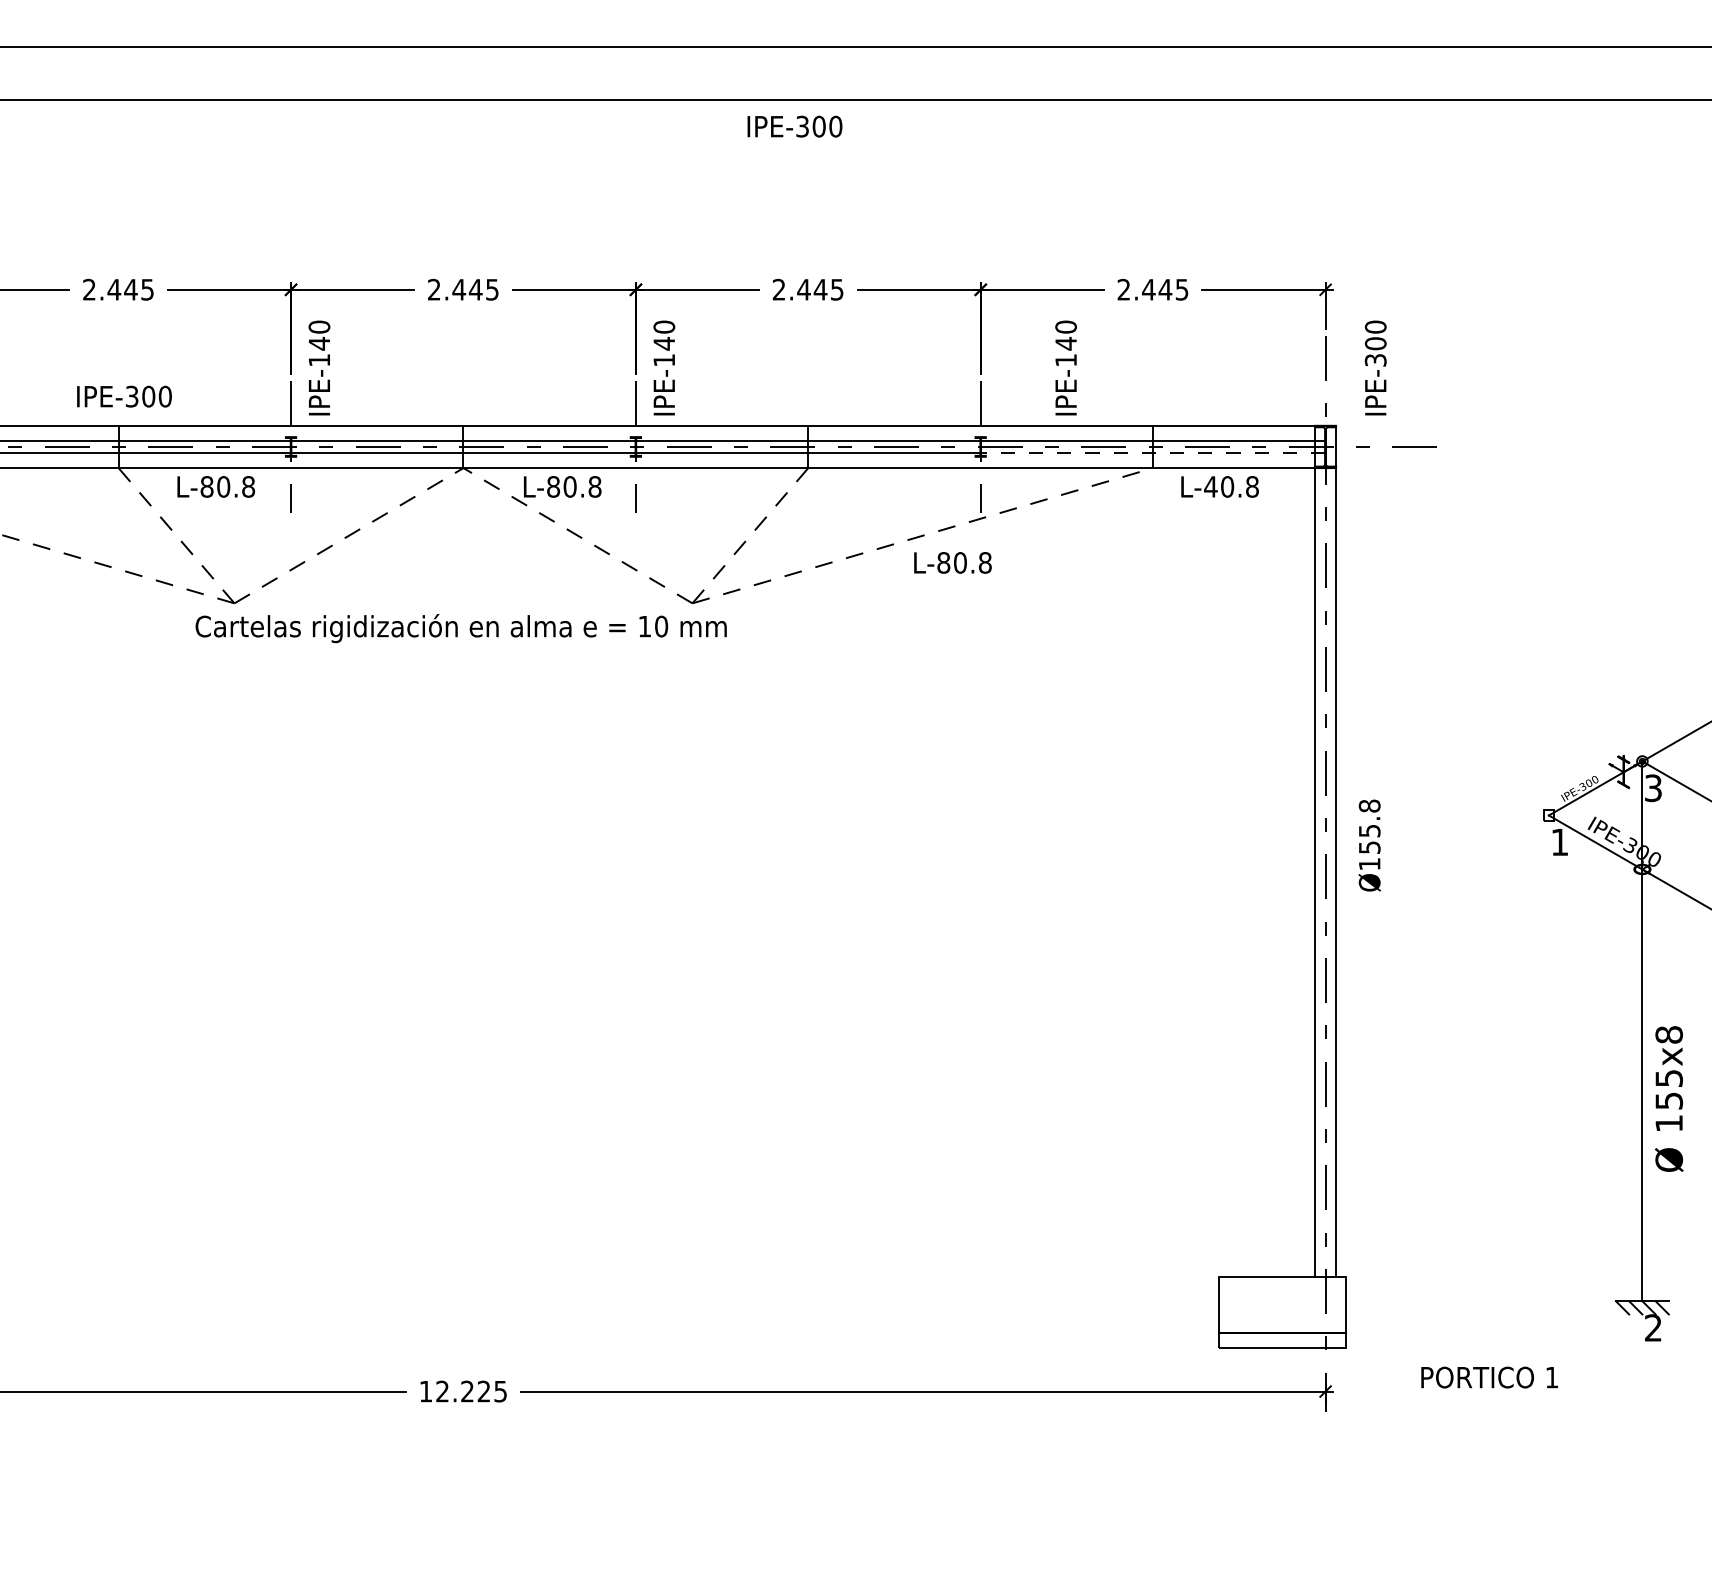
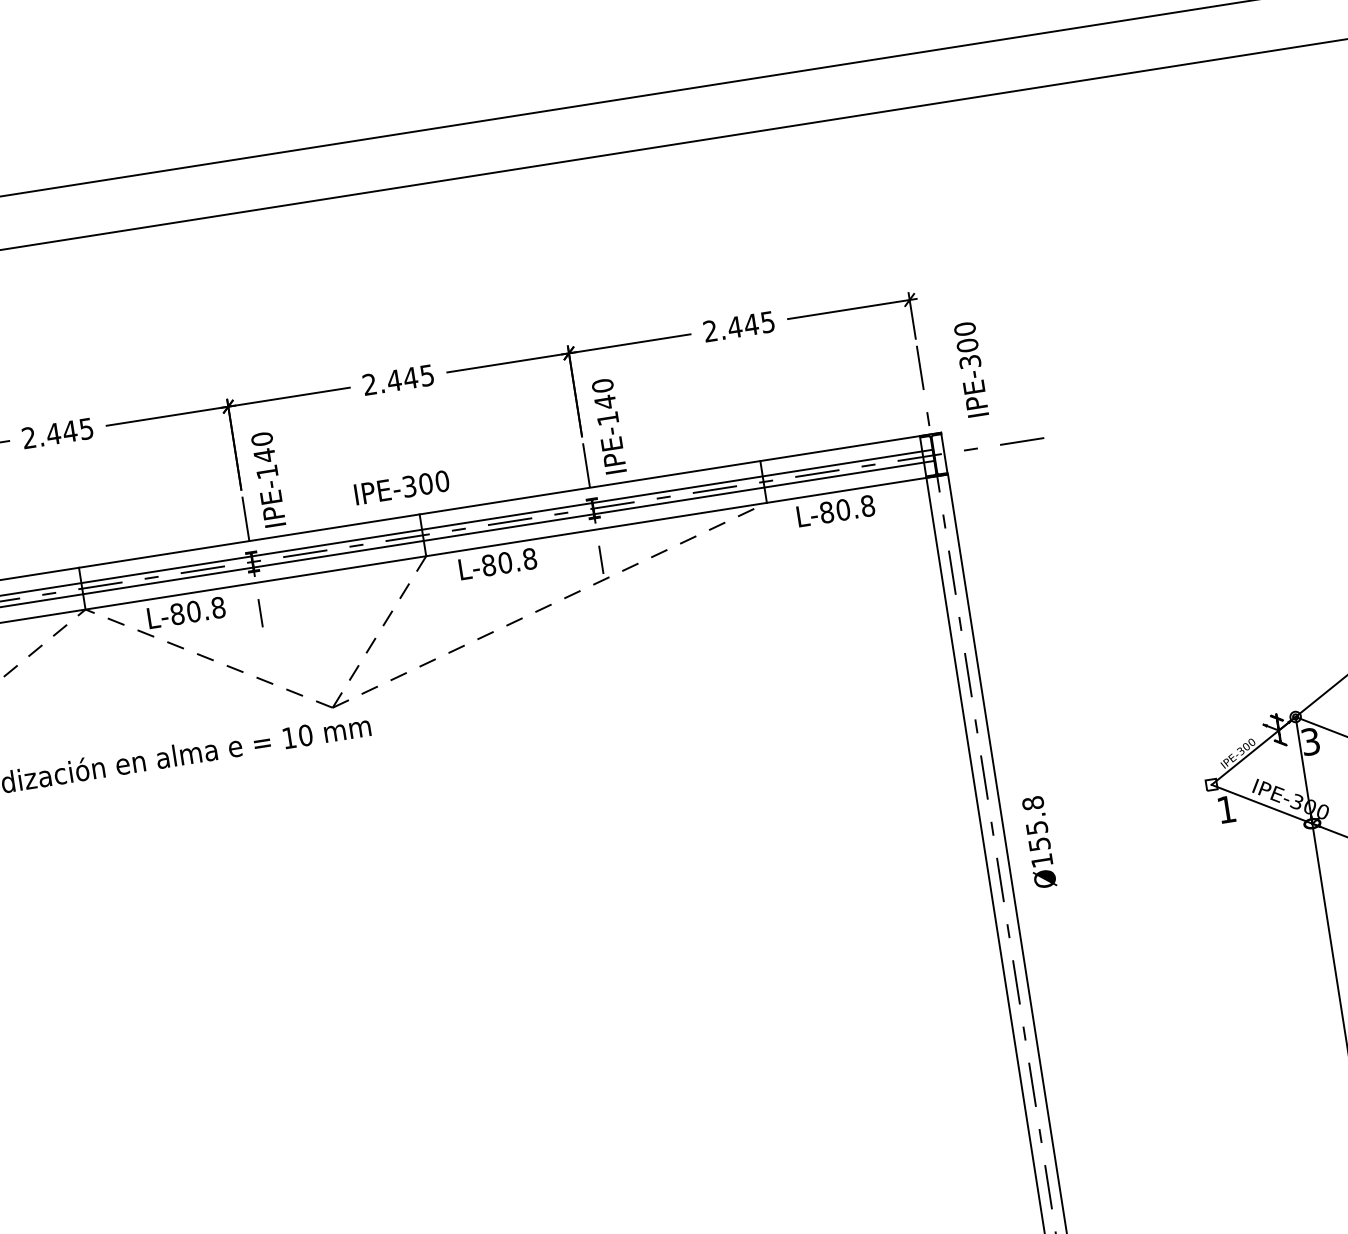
text: (794, 126) -> (401, 487), moved
text: (1065, 367) -> (608, 425), moved
line: (1152, 452) -> (763, 487), dashed -> solid
text: (1210, 486) -> (826, 512), L-40.8 -> L-80.8
text: (952, 562) -> (497, 563), moved

